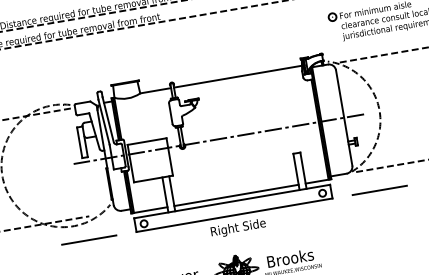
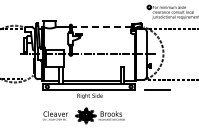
line: (237, 77) -> (101, 27), solid -> dashed
line: (88, 241) -> (20, 90), removed

